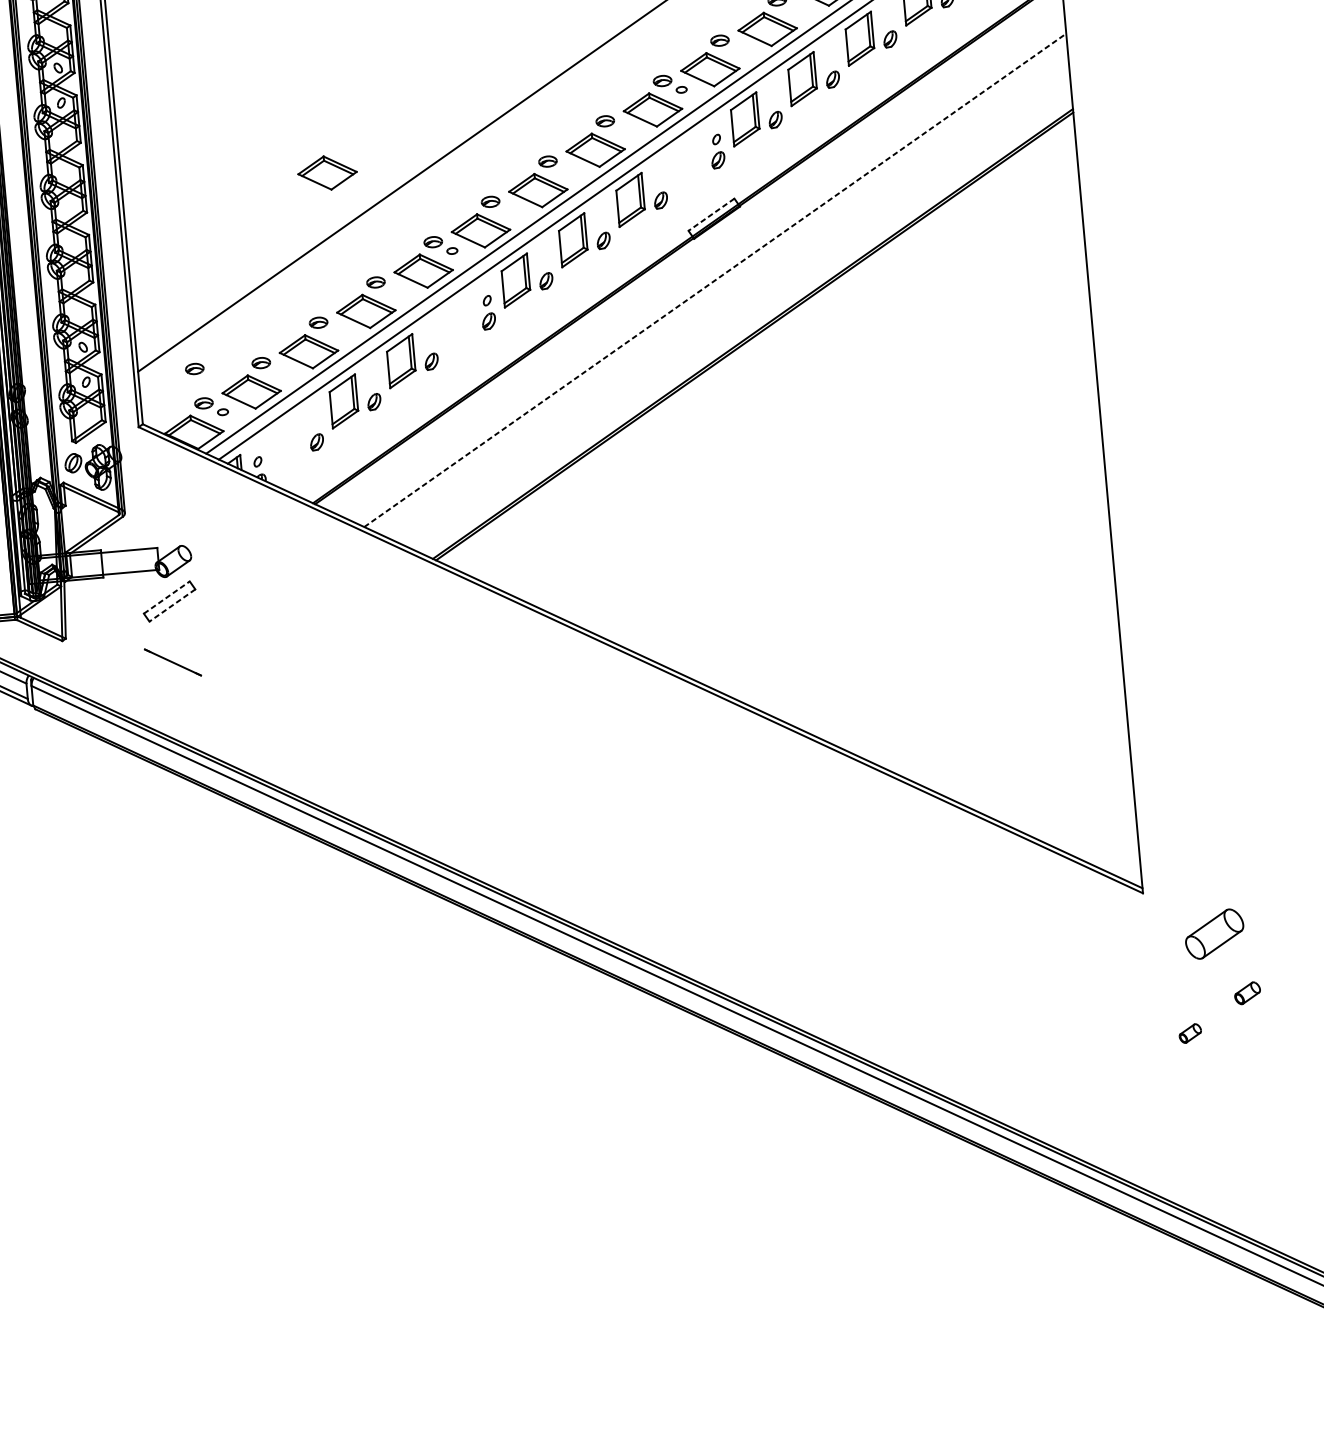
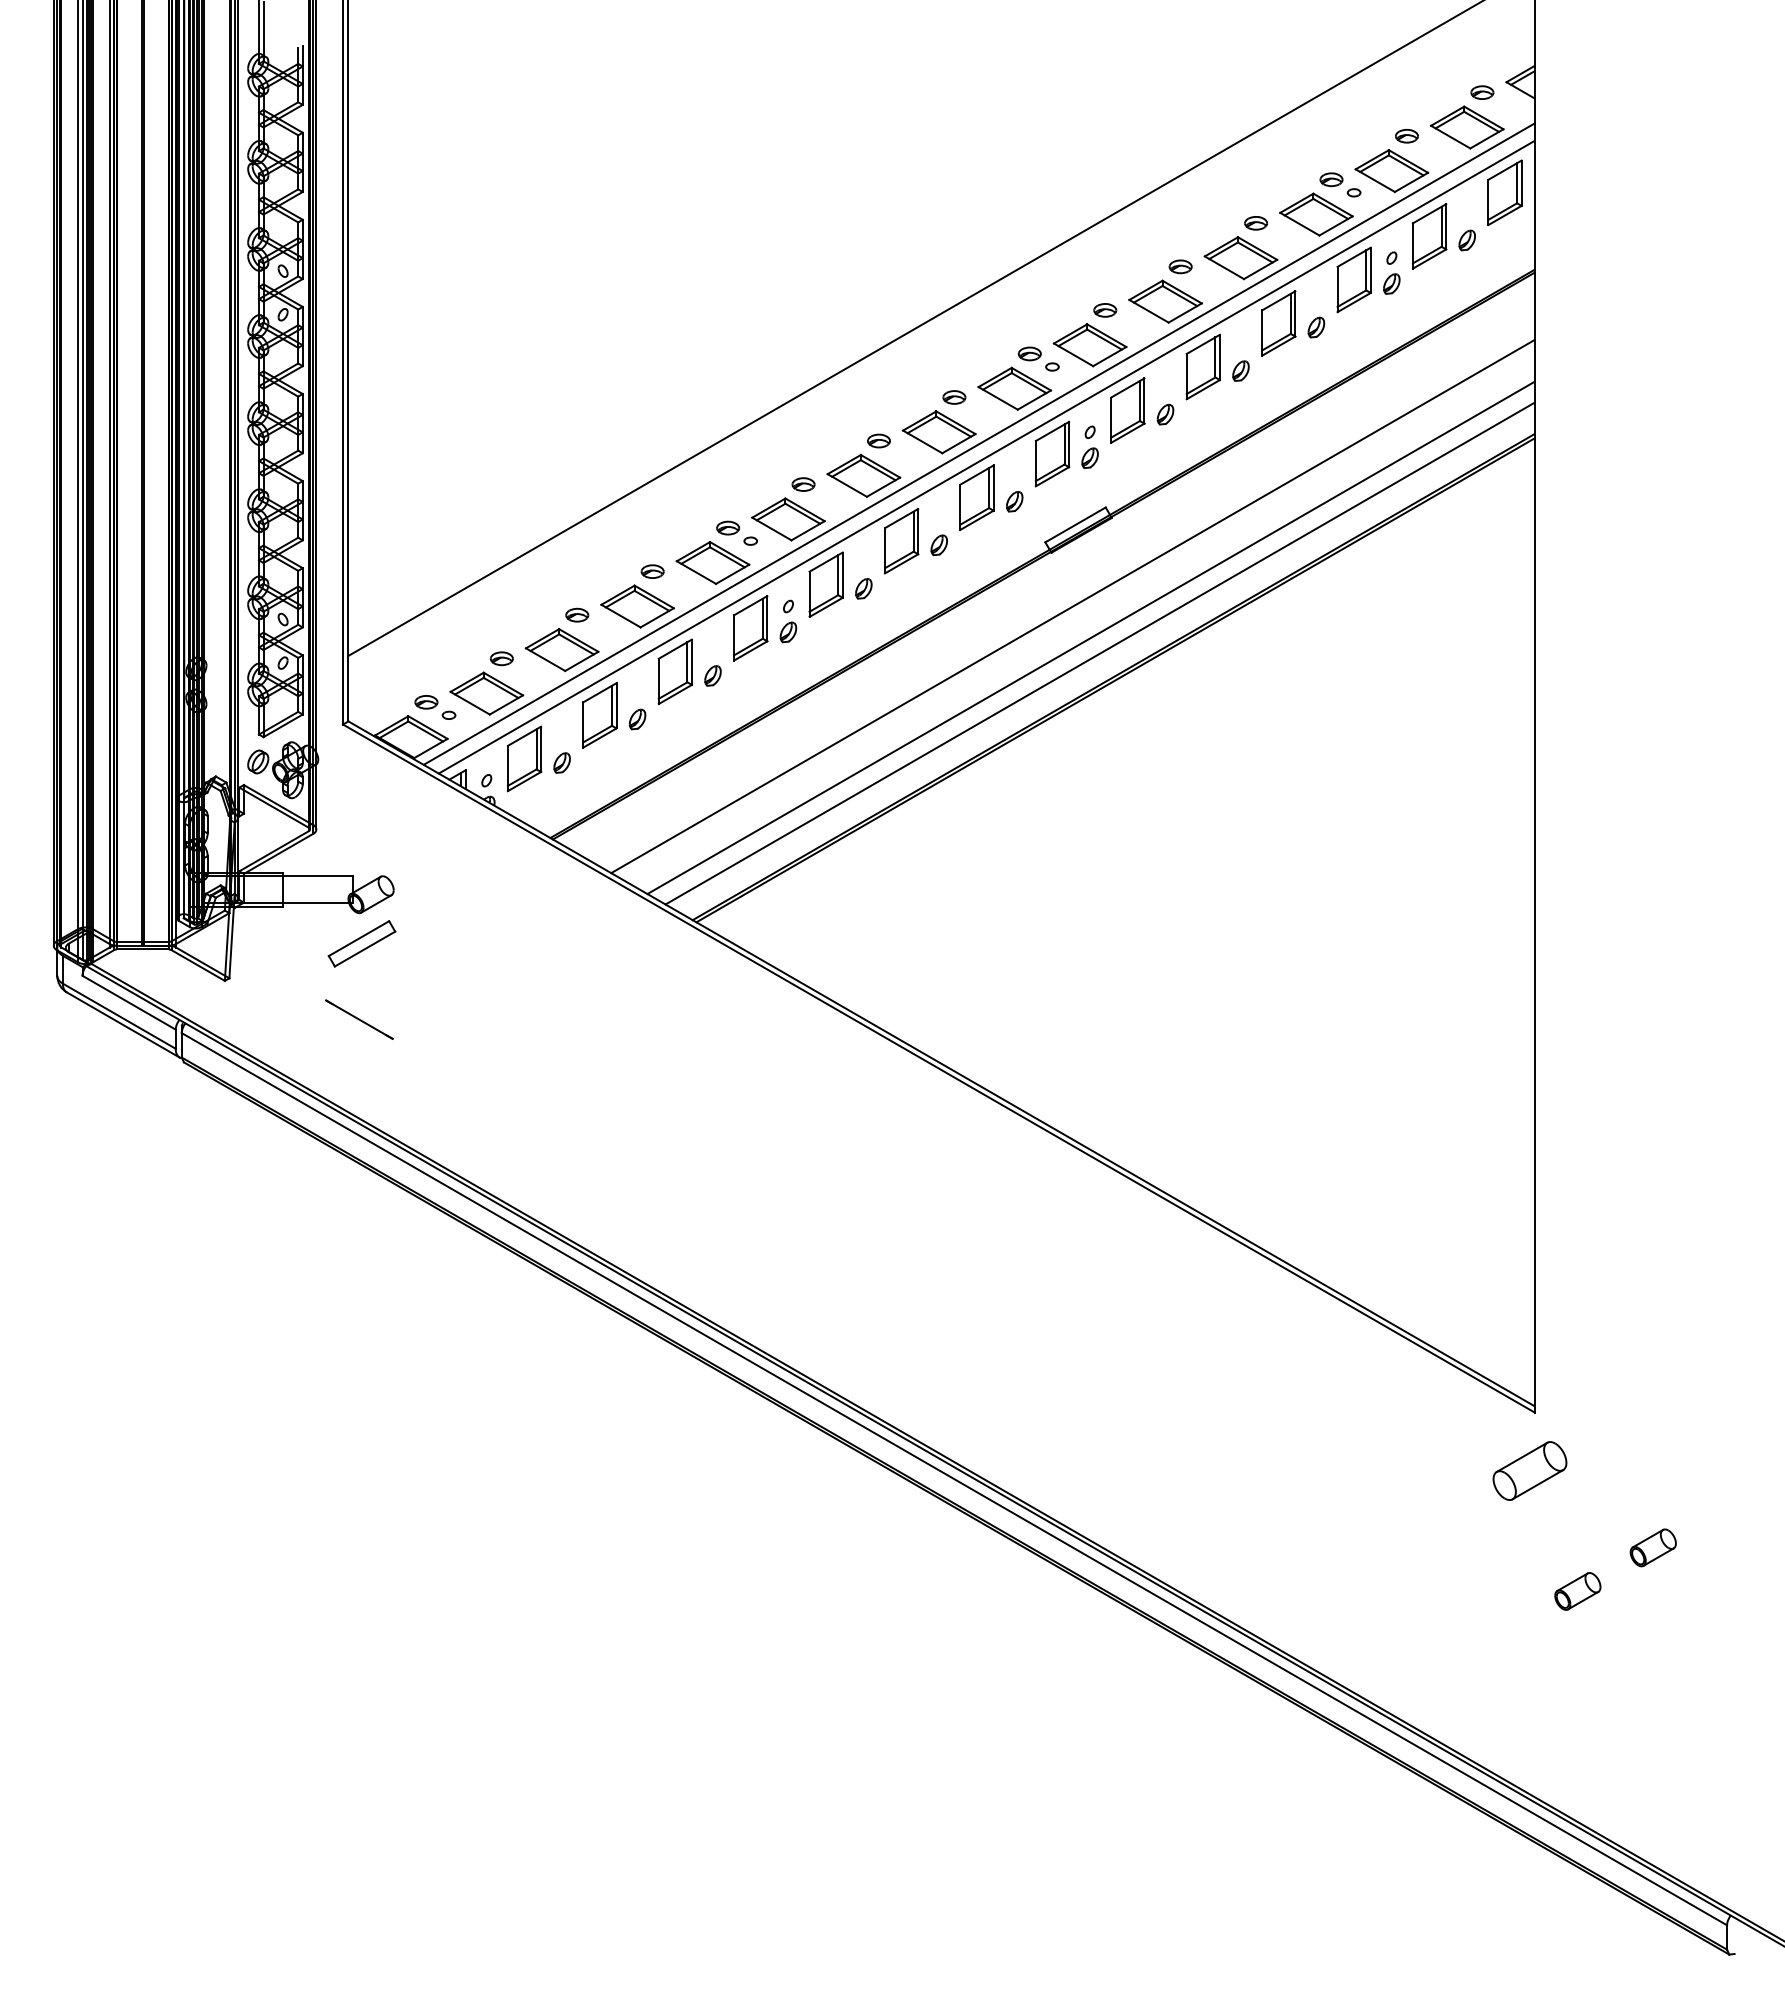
part: (687, 159) -> (1052, 453), added
part: (327, 172) -> (604, 430), removed
line: (711, 214) -> (1075, 524), dashed -> solid
line: (715, 280) -> (1073, 606), dashed -> solid
line: (731, 303) -> (1090, 637), added
line: (739, 316) -> (1099, 653), added
part: (458, 321) -> (750, 628), added
part: (194, 368) -> (418, 658), removed
part: (286, 441) -> (524, 758), added
line: (167, 597) -> (359, 938), dashed -> solid
line: (172, 605) -> (365, 949), dashed -> solid
part: (1214, 933) -> (1529, 1470), moved
part: (1247, 993) -> (1652, 1547), size x1.43
part: (1190, 1033) -> (1577, 1591), size x1.67

